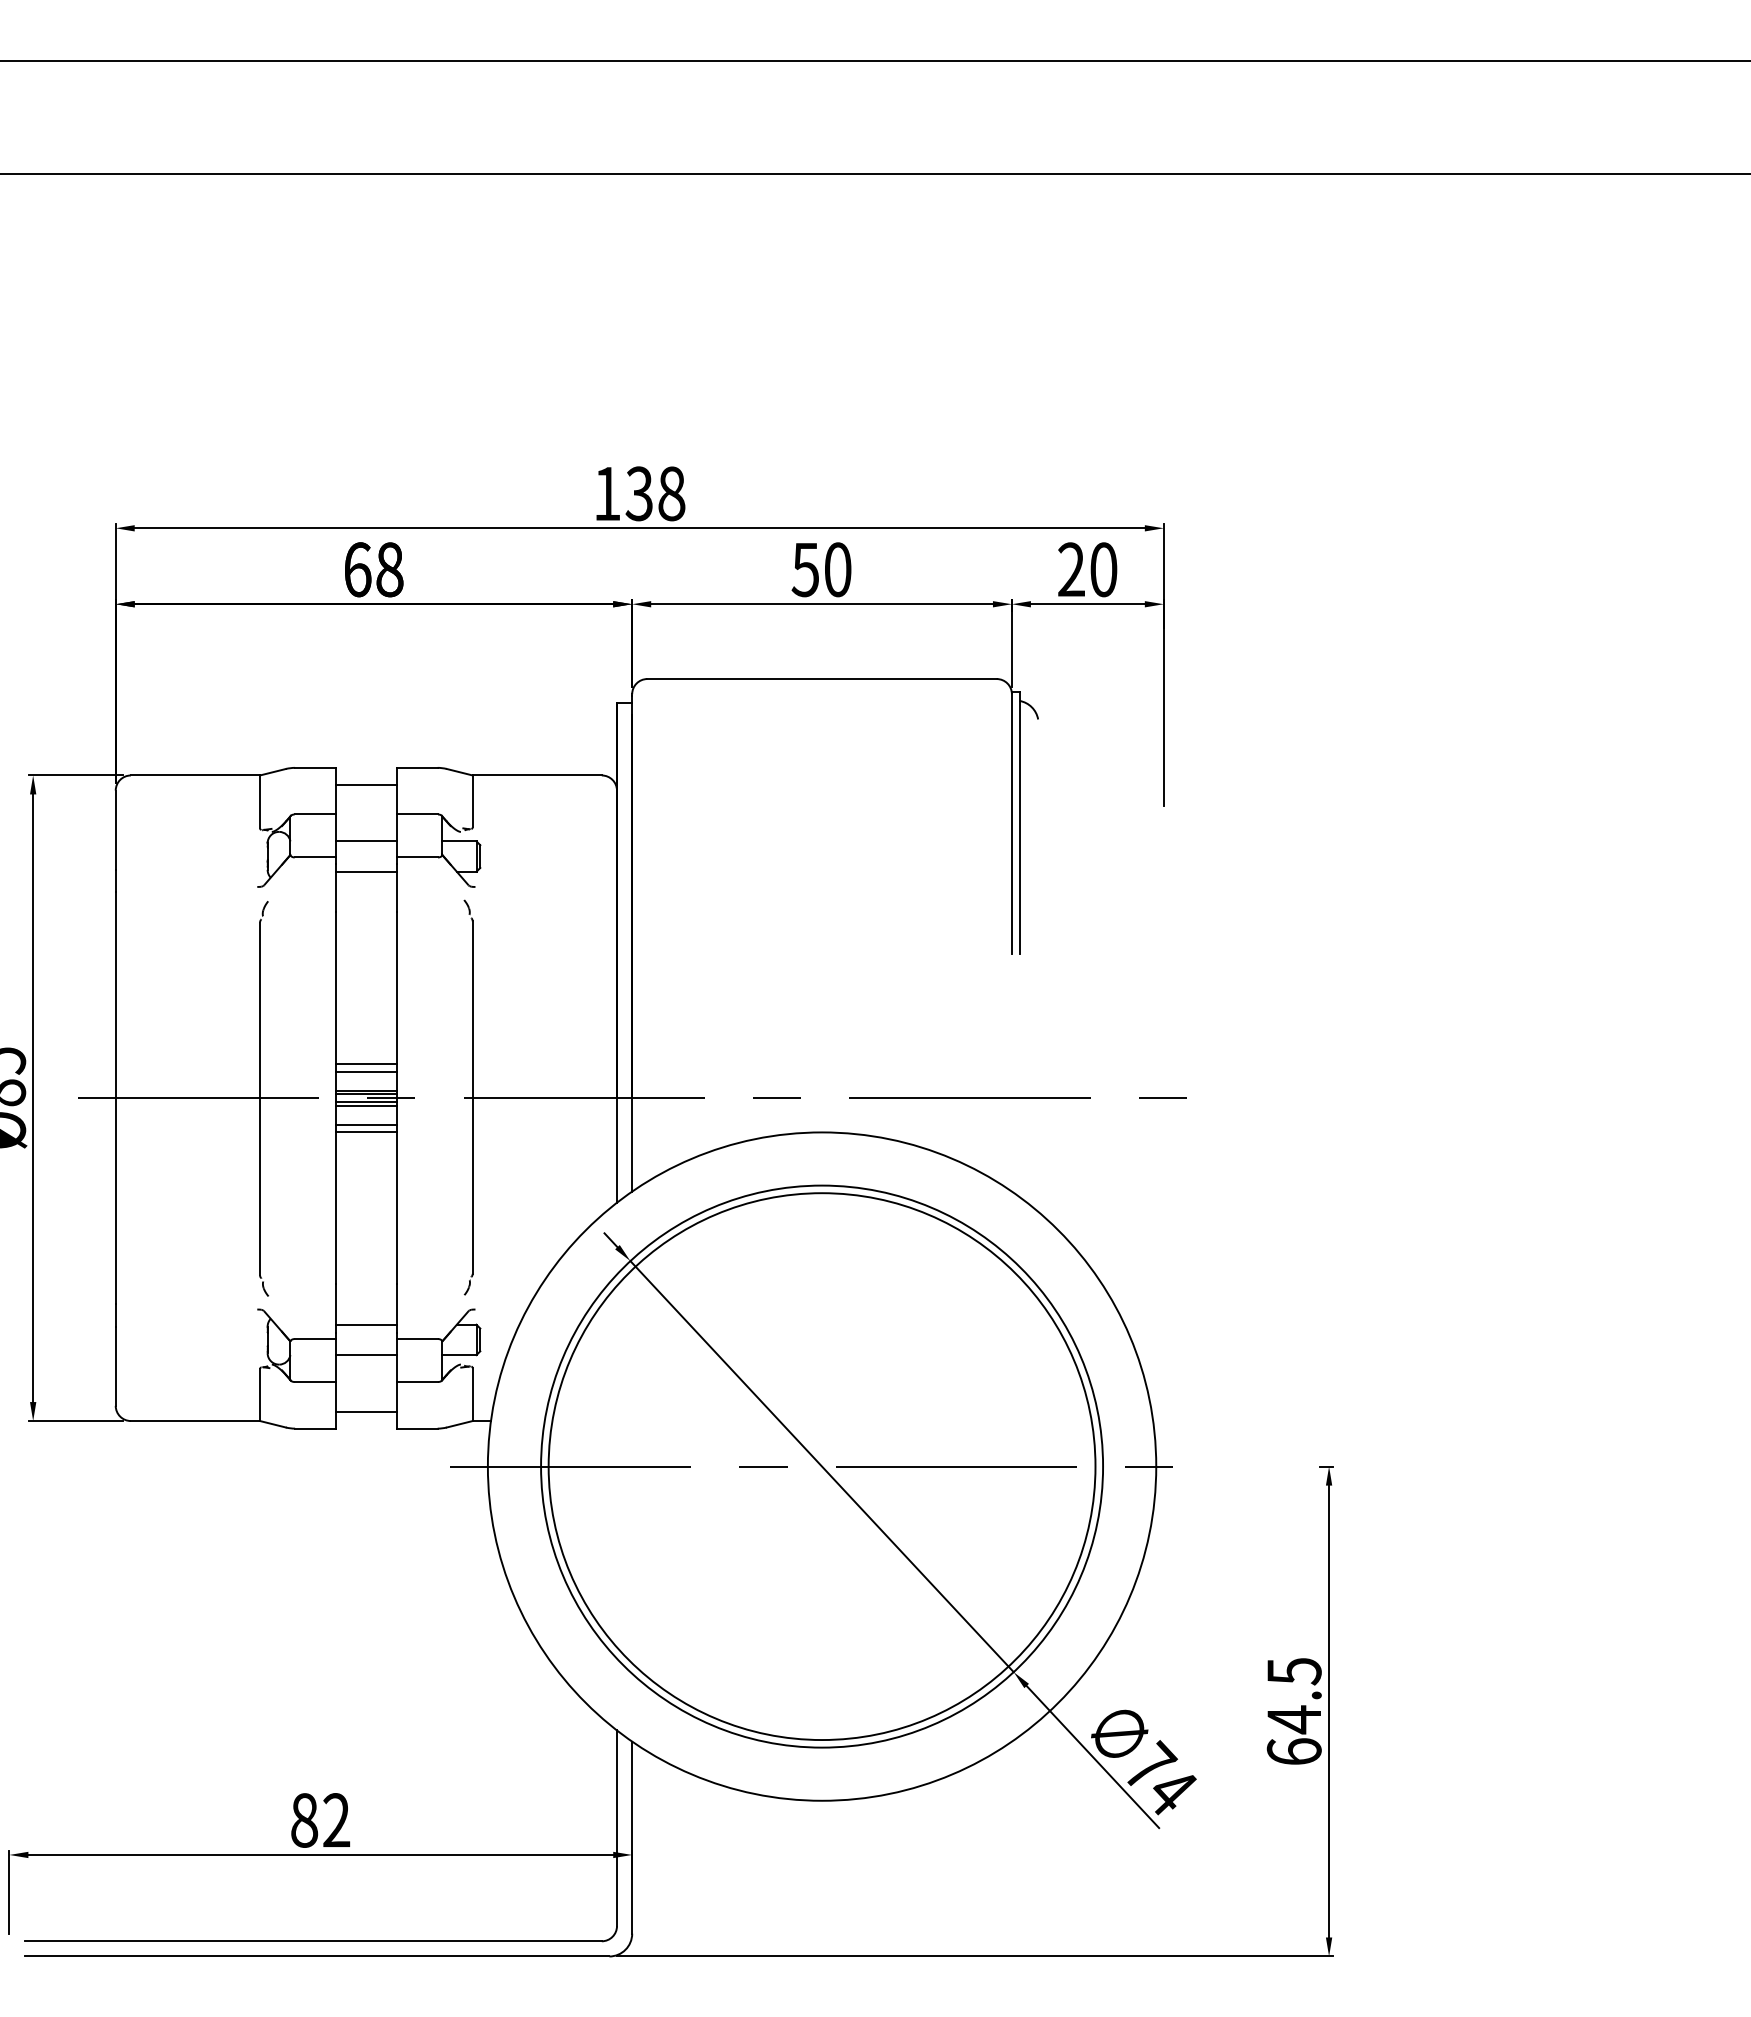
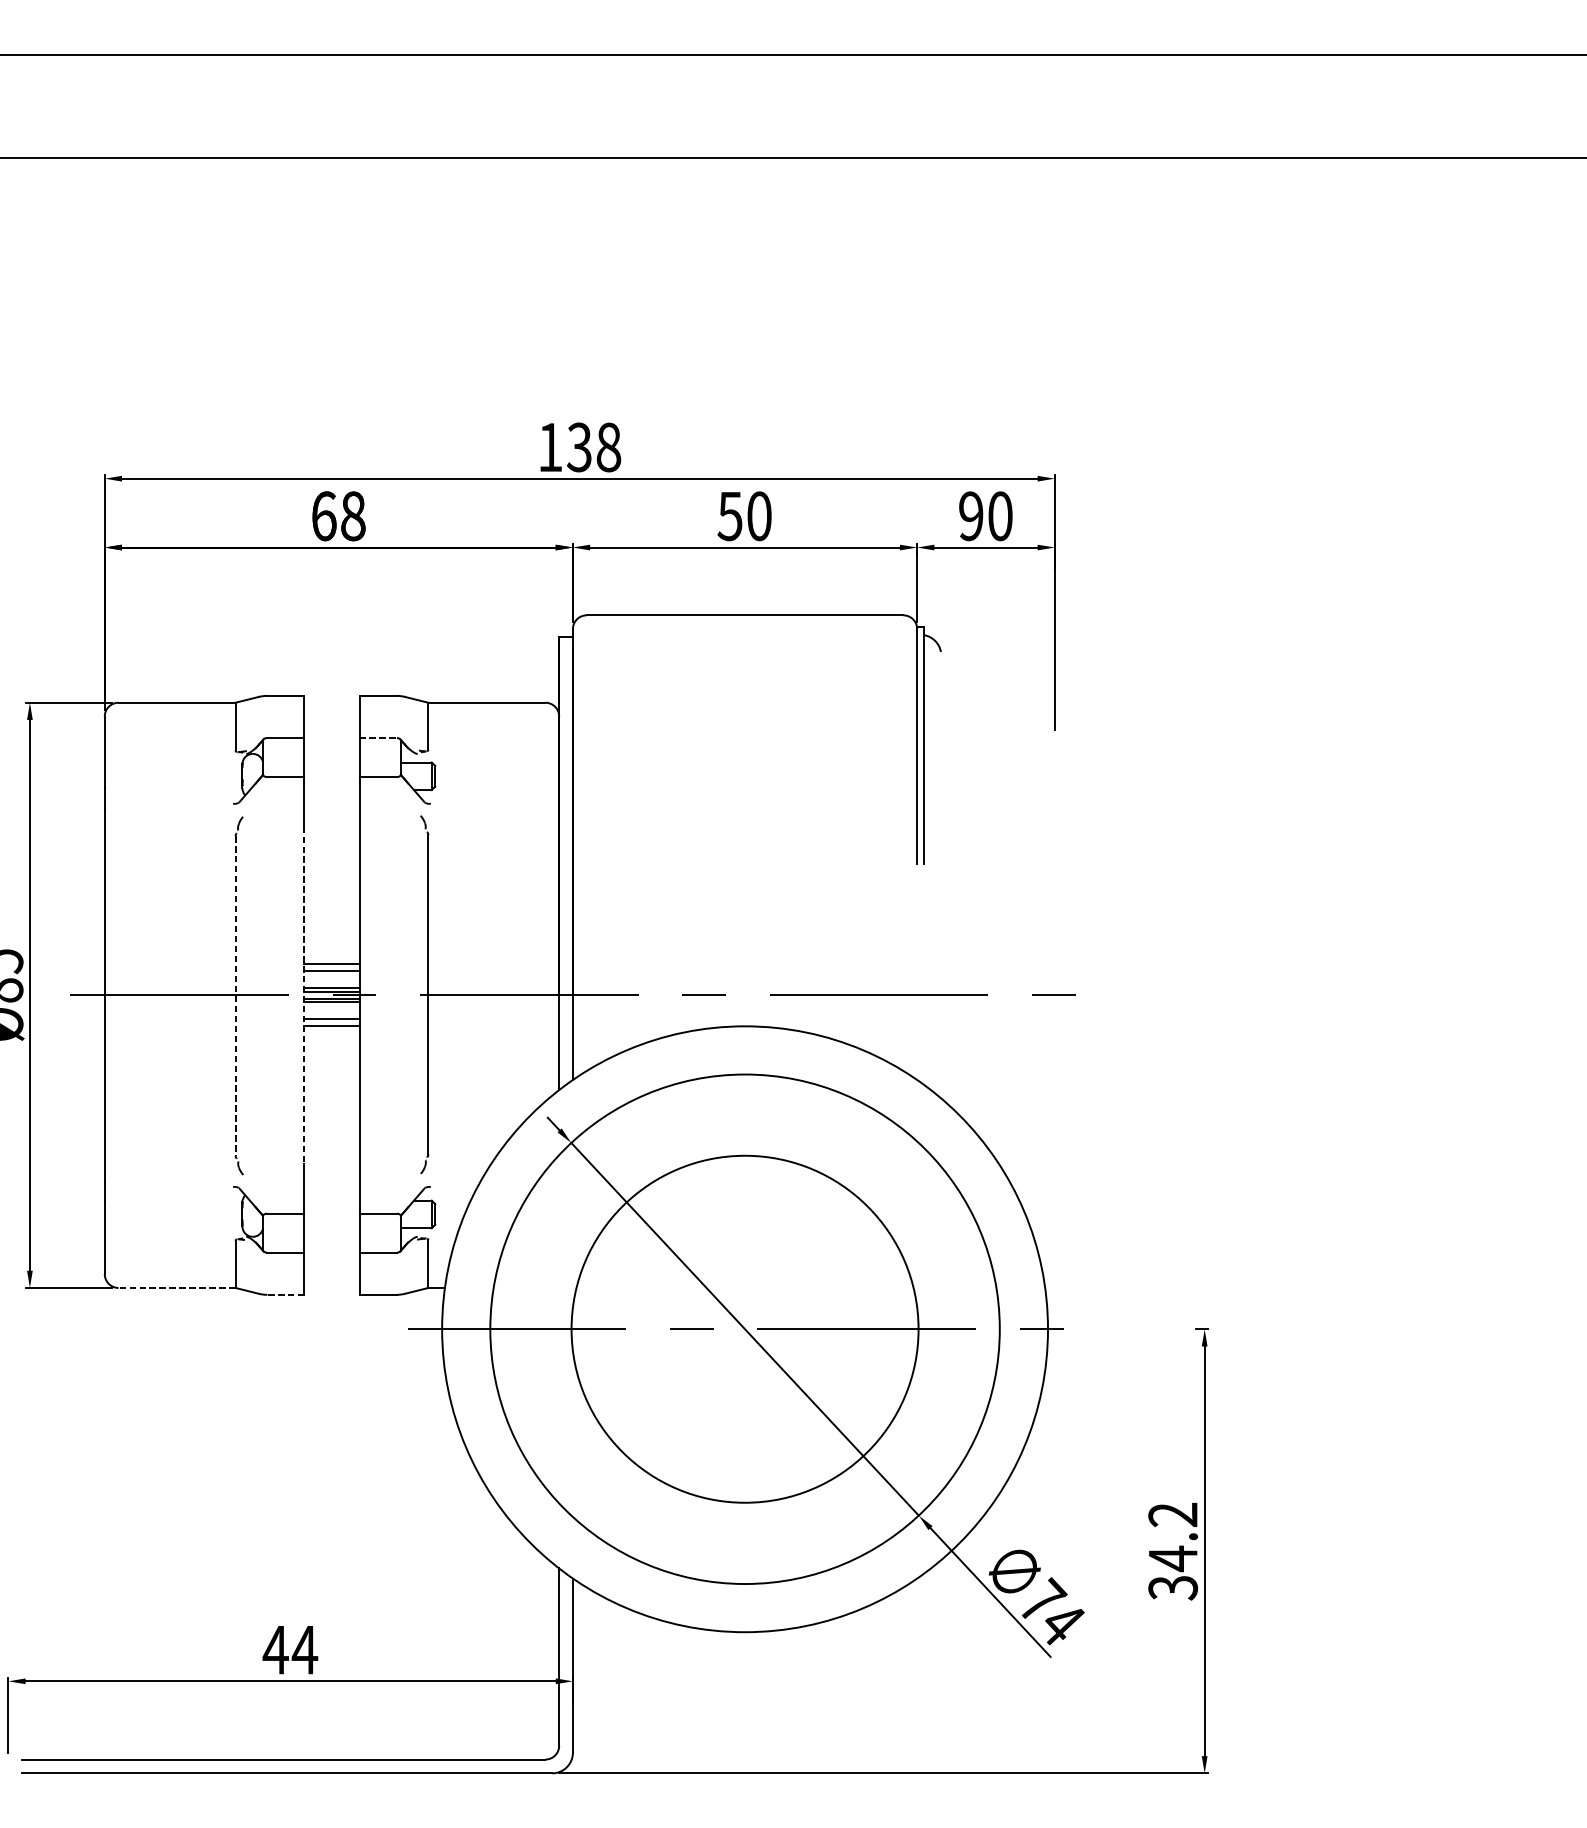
text: (1071, 569) -> (971, 516), 20 -> 90
line: (366, 784) -> (332, 710), removed
line: (417, 814) -> (378, 738), solid -> dashed
line: (366, 841) -> (332, 762), removed
line: (366, 871) -> (332, 789), removed
line: (336, 1098) -> (304, 995), solid -> dashed
line: (260, 1099) -> (236, 996), solid -> dashed
line: (366, 1324) -> (332, 1200), removed
line: (366, 1355) -> (332, 1228), removed
line: (366, 1411) -> (332, 1279), removed
line: (195, 1421) -> (177, 1288), solid -> dashed
line: (315, 1428) -> (285, 1294), solid -> dashed
circle: (821, 1466) -> (744, 1329), size x0.7
text: (1293, 1711) -> (1172, 1551), 64.5 -> 34.2
text: (320, 1820) -> (290, 1650), 82 -> 44

